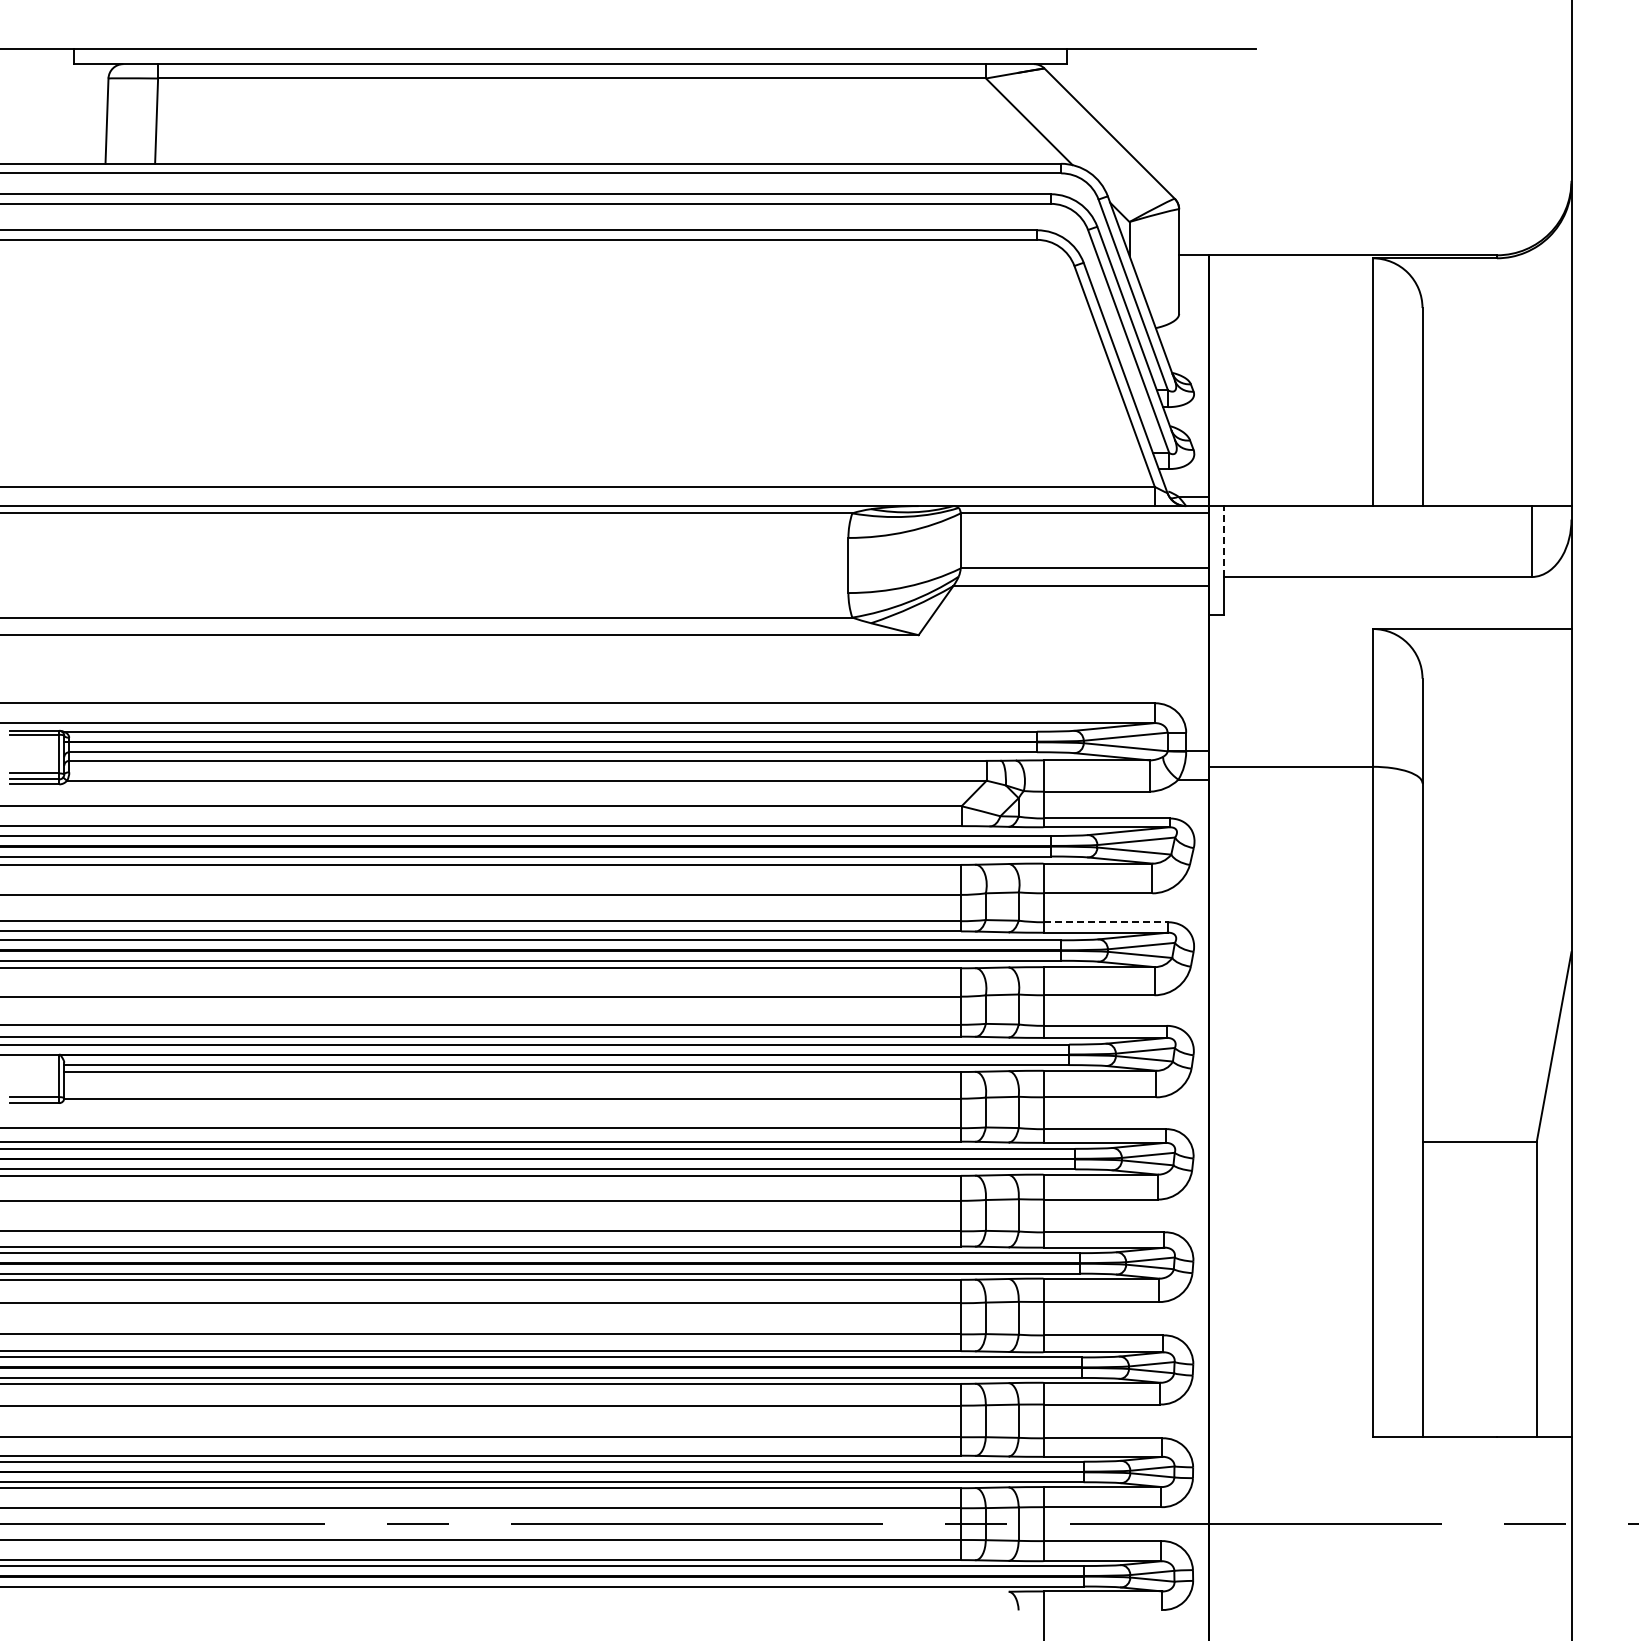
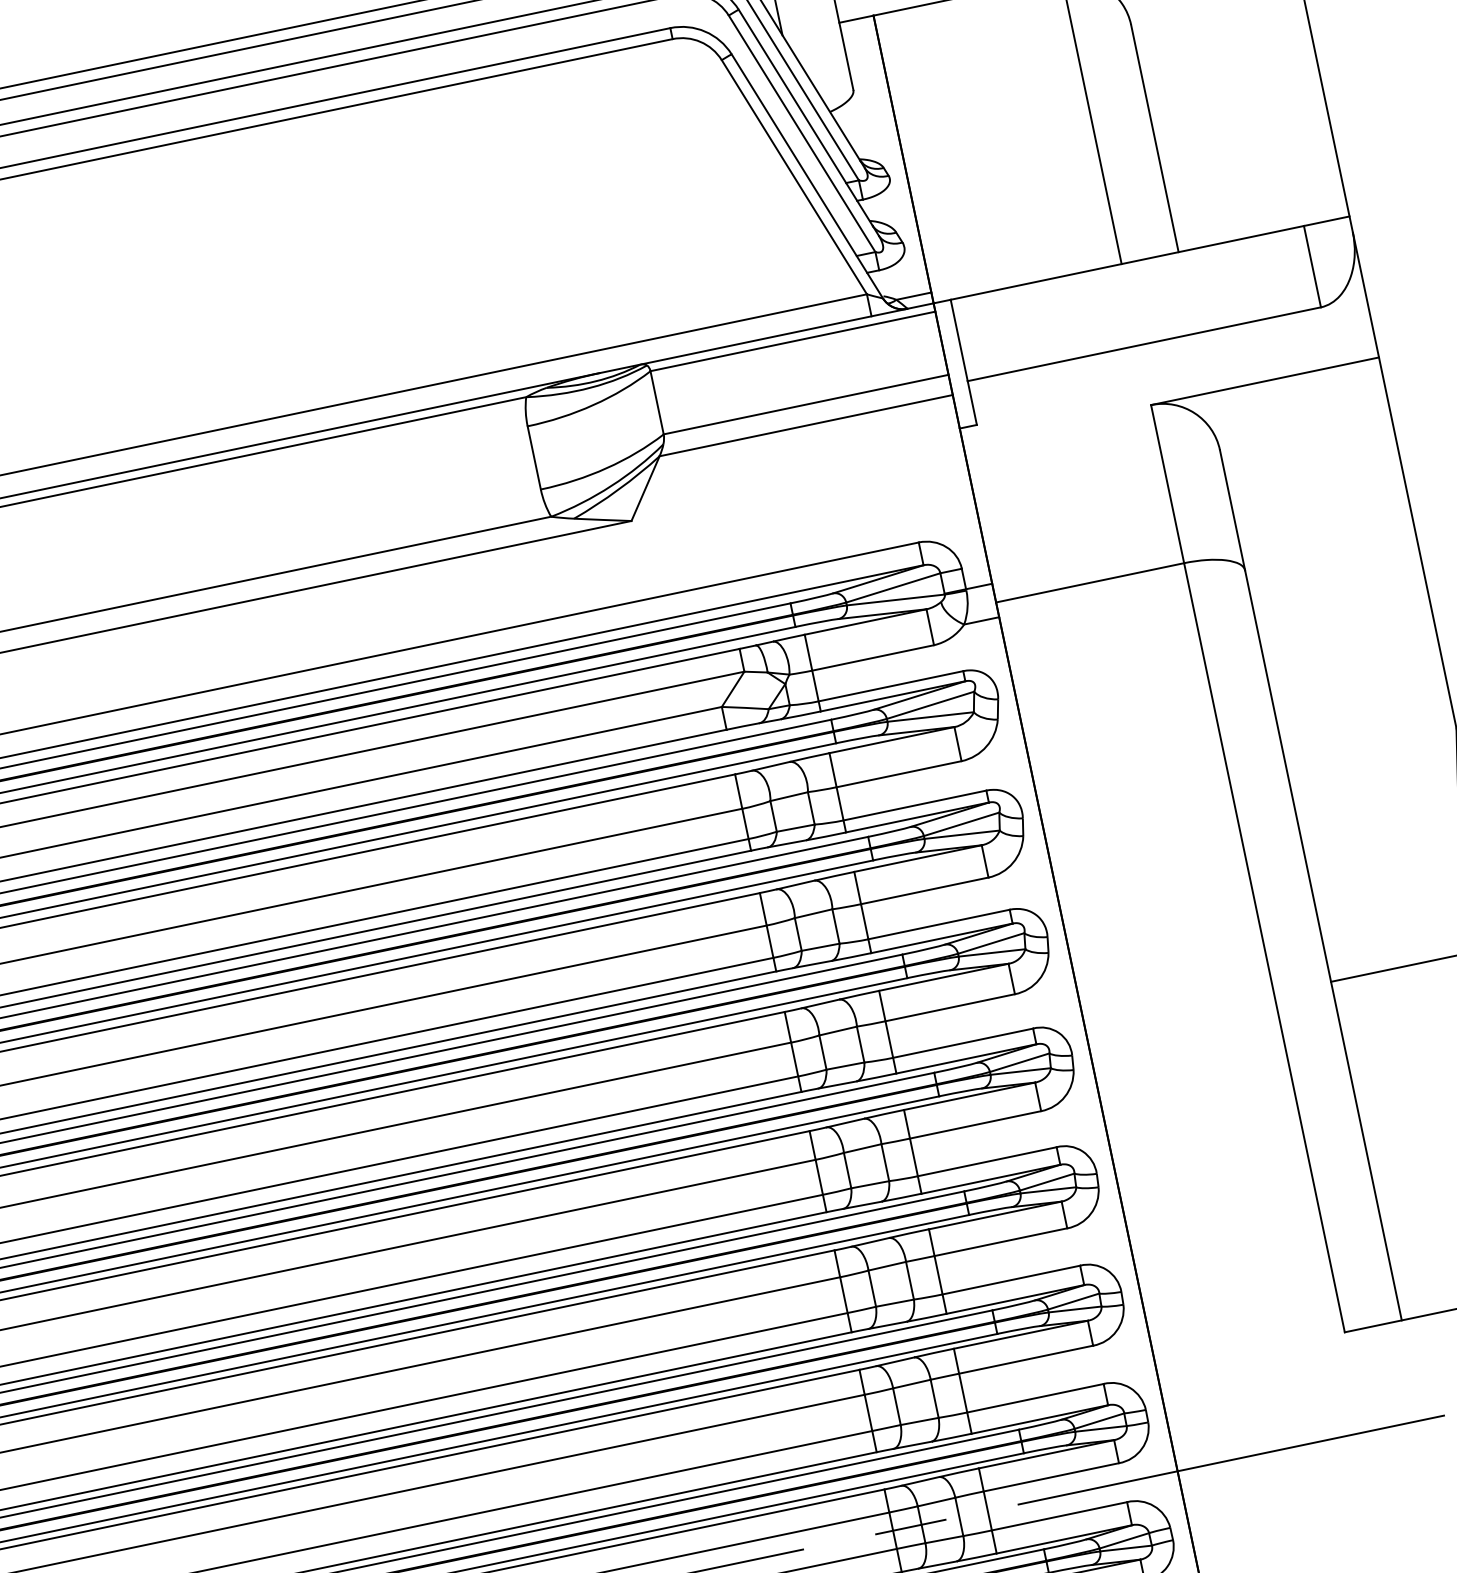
line: (1223, 541) -> (958, 340), dashed -> solid
line: (1106, 922) -> (915, 805), dashed -> solid

